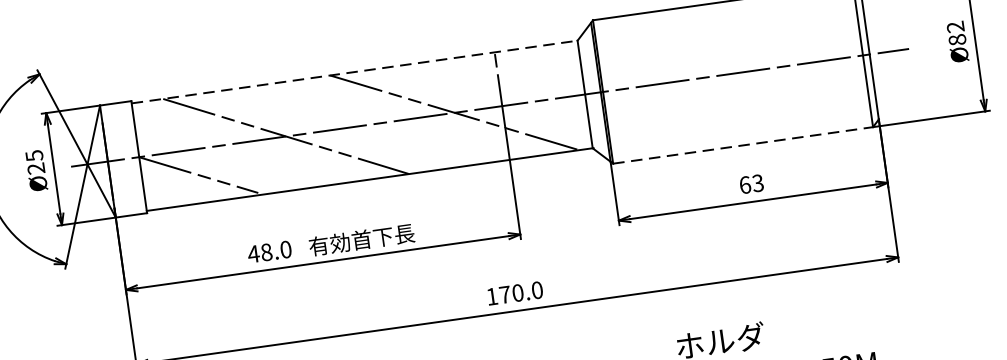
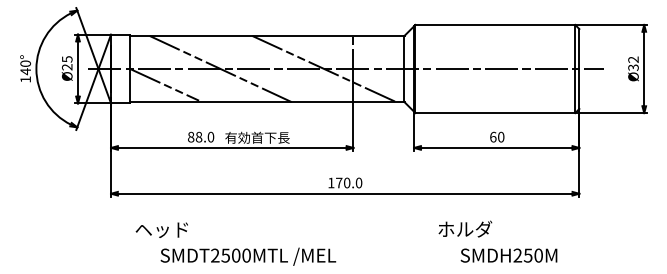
text: (957, 39) -> (633, 67), Ø82 -> Ø32
line: (356, 71) -> (268, 35), dashed -> solid
line: (743, 146) -> (495, 113), dashed -> solid
text: (758, 183) -> (501, 137), 63 -> 60
text: (252, 253) -> (190, 136), 48.0 -> 88.0

